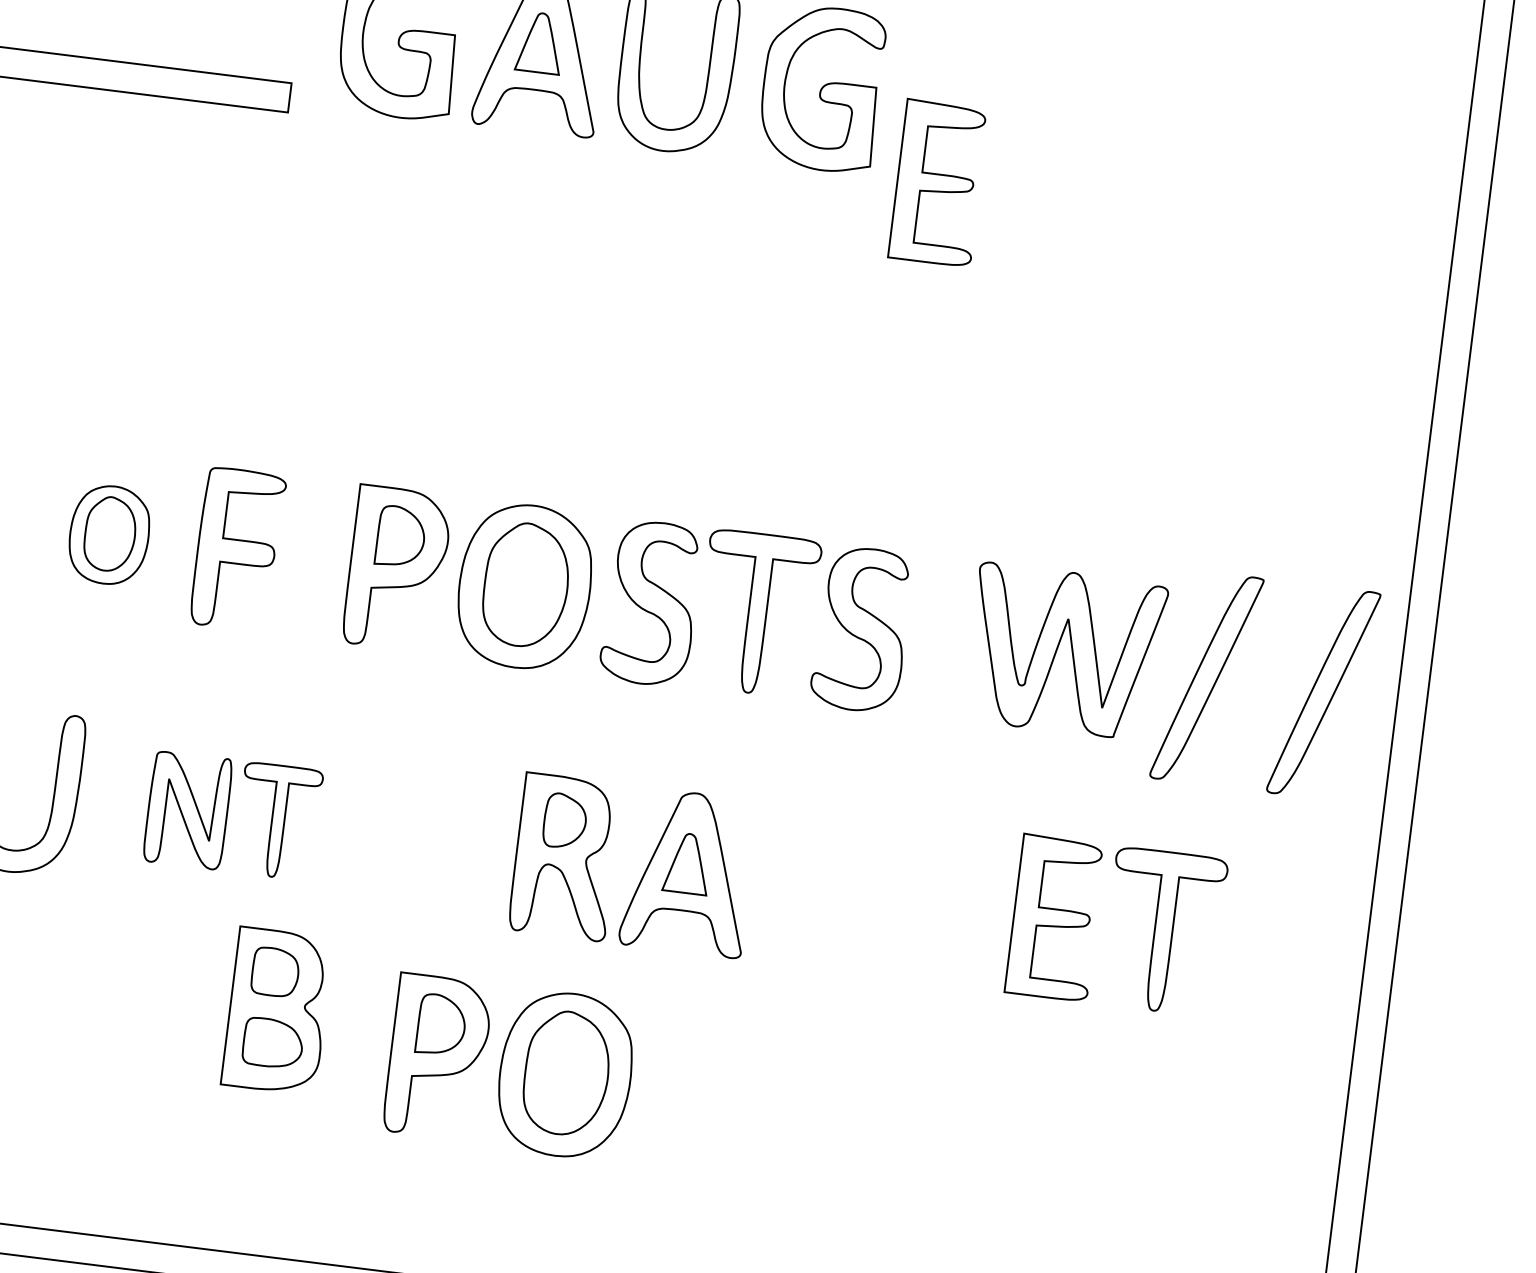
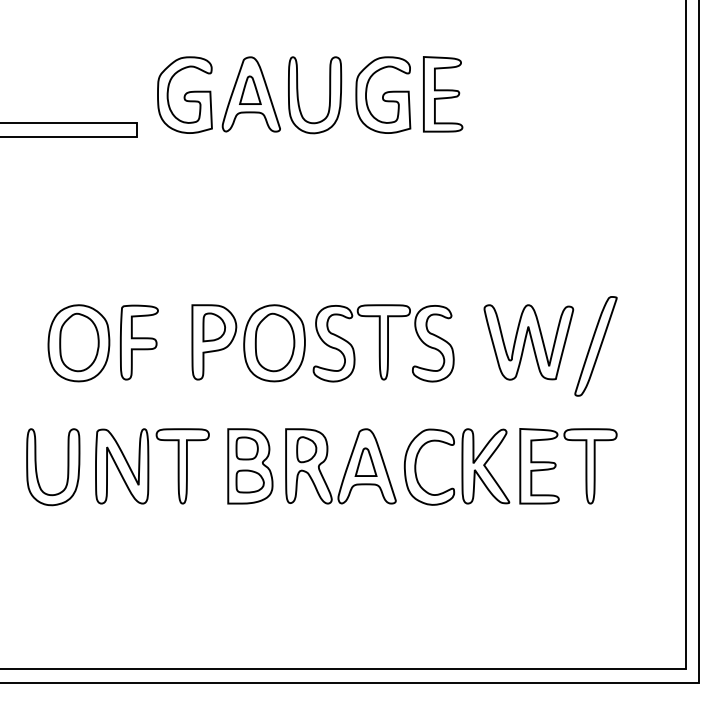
part: (939, 183) -> (443, 94), moved
part: (108, 535) -> (78, 343), size x1.67
part: (1322, 692) -> (650, 346), removed
part: (233, 816) -> (152, 466), size x1.43
part: (878, 896) -> (456, 466), added
part: (277, 1011) -> (250, 466), moved
part: (510, 1068) -> (295, 567), removed

